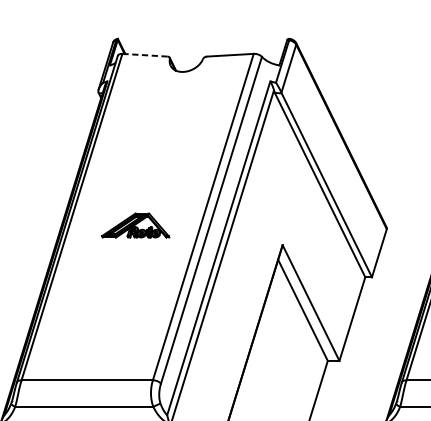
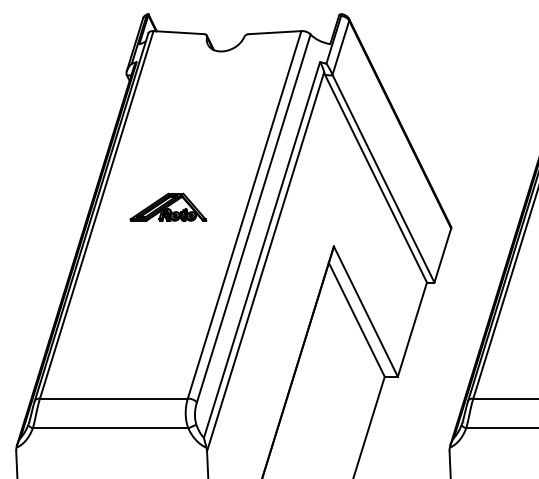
line: (145, 55) -> (179, 32), dashed -> solid
part: (135, 224) -> (168, 206), moved

